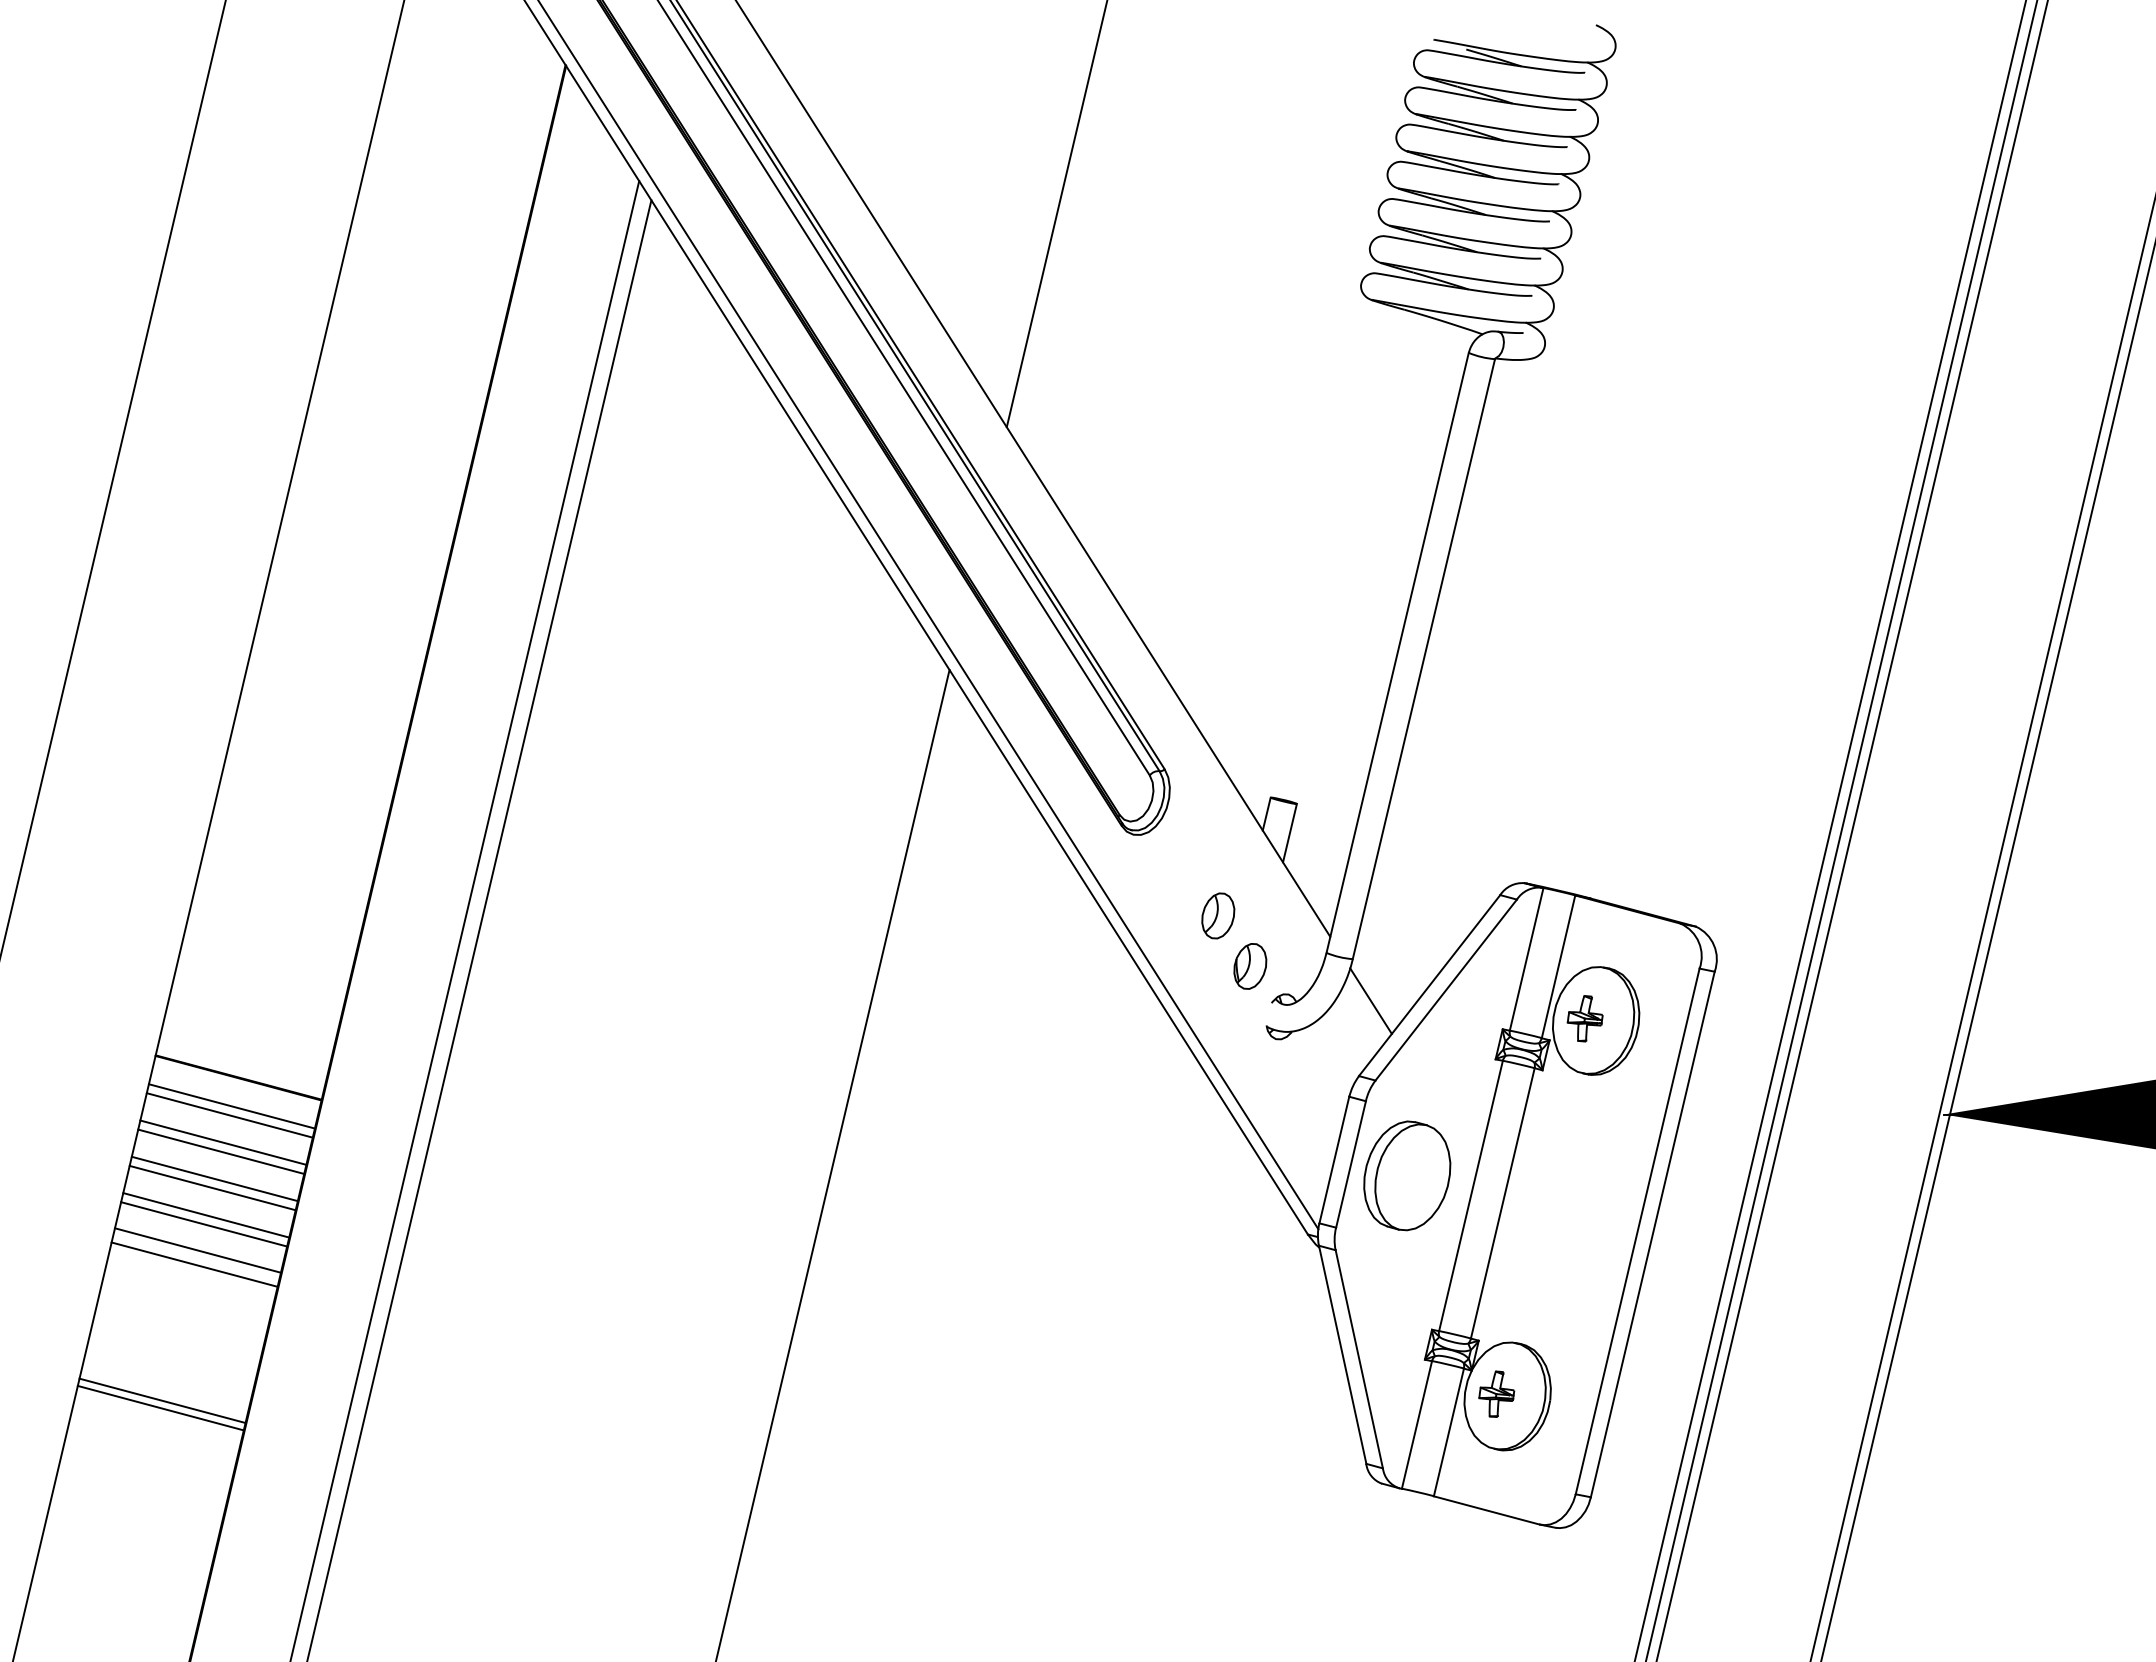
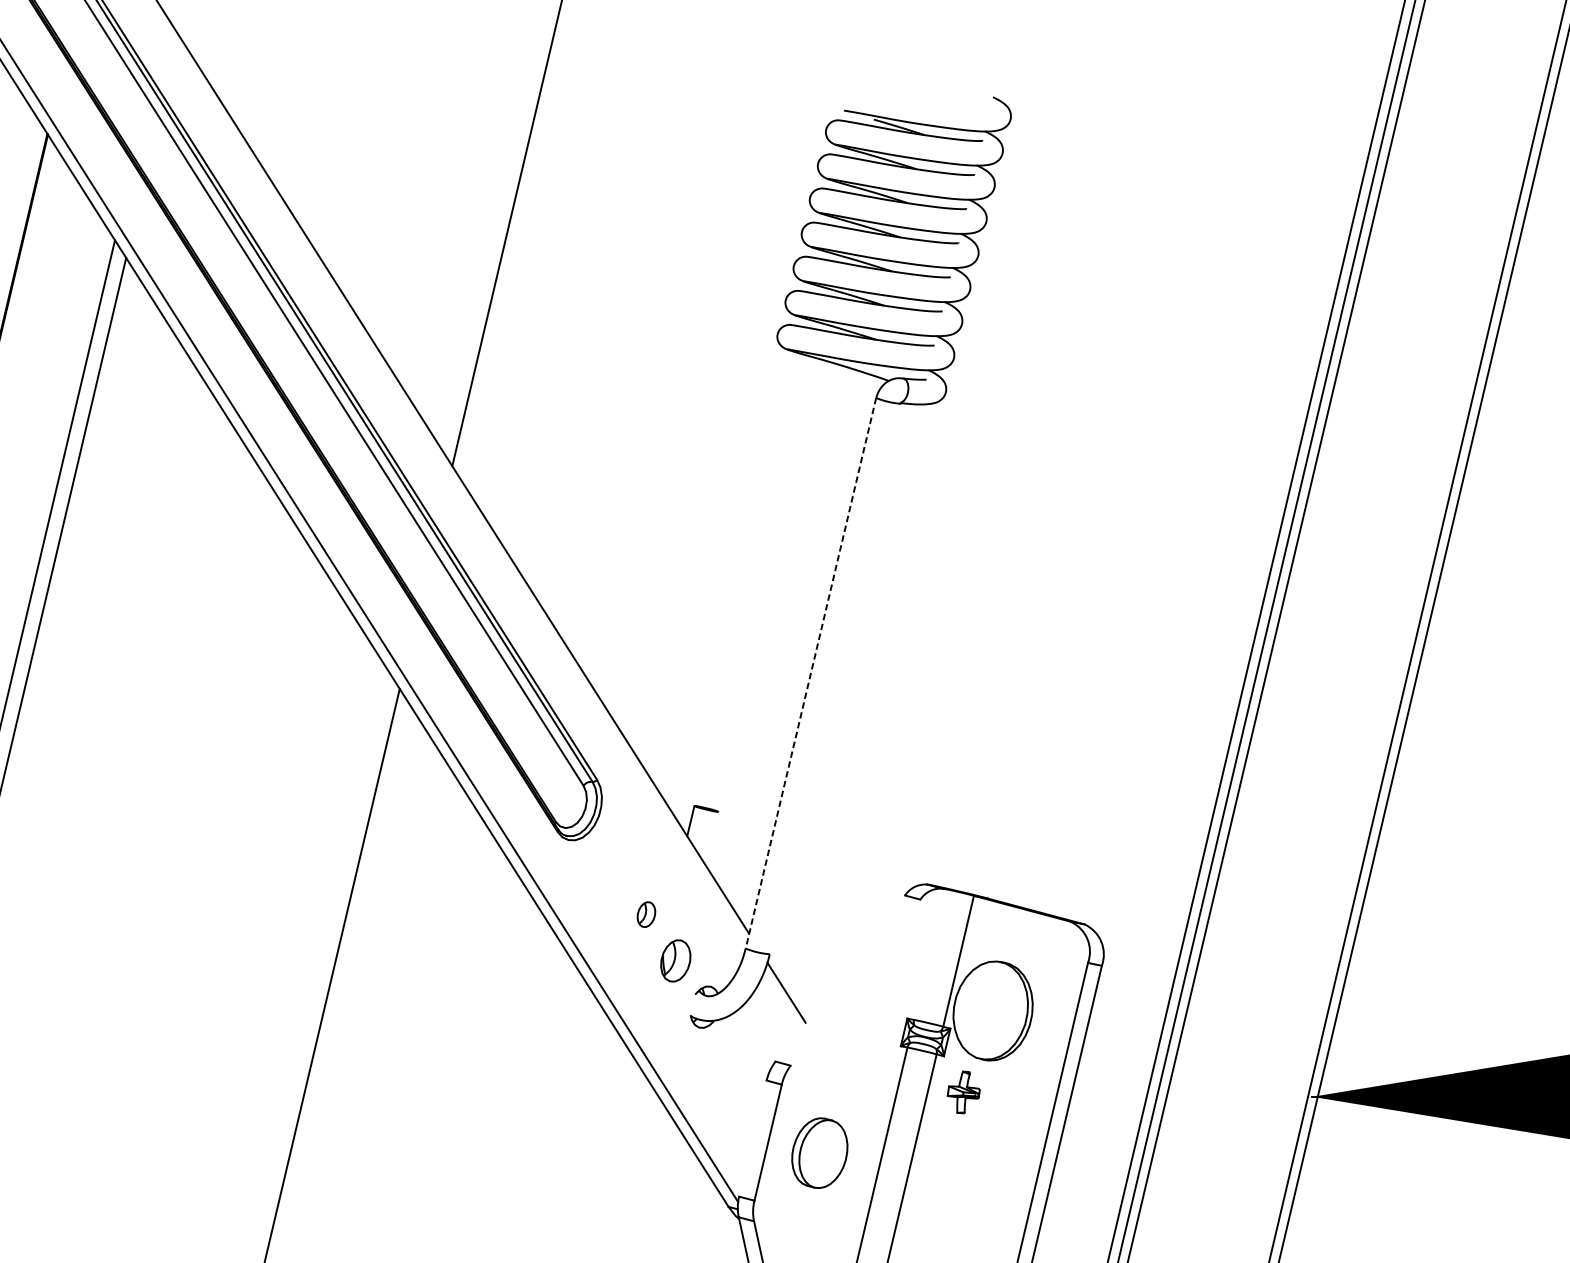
line: (1397, 653) -> (810, 673), solid -> dashed
line: (1423, 659) -> (834, 679), removed
line: (1289, 832) -> (711, 838), removed
part: (1218, 915) -> (646, 914), size x0.6
line: (1526, 959) -> (929, 954), removed
line: (1429, 985) -> (840, 978), removed
line: (1445, 989) -> (854, 982), removed
part: (1584, 1018) -> (963, 1092), moved
line: (1334, 1159) -> (753, 1138), removed
part: (1407, 1175) -> (819, 1152), size x0.7

